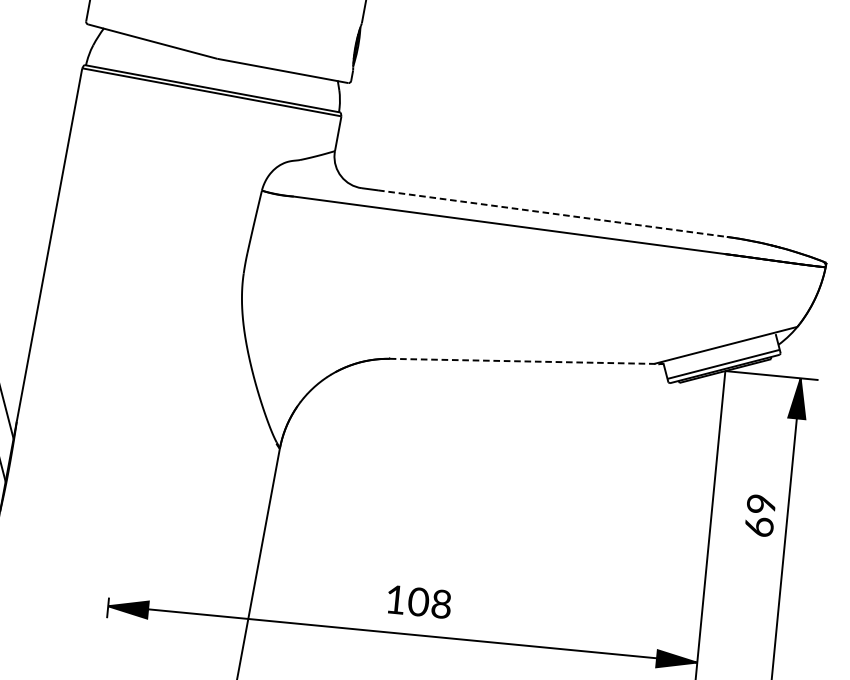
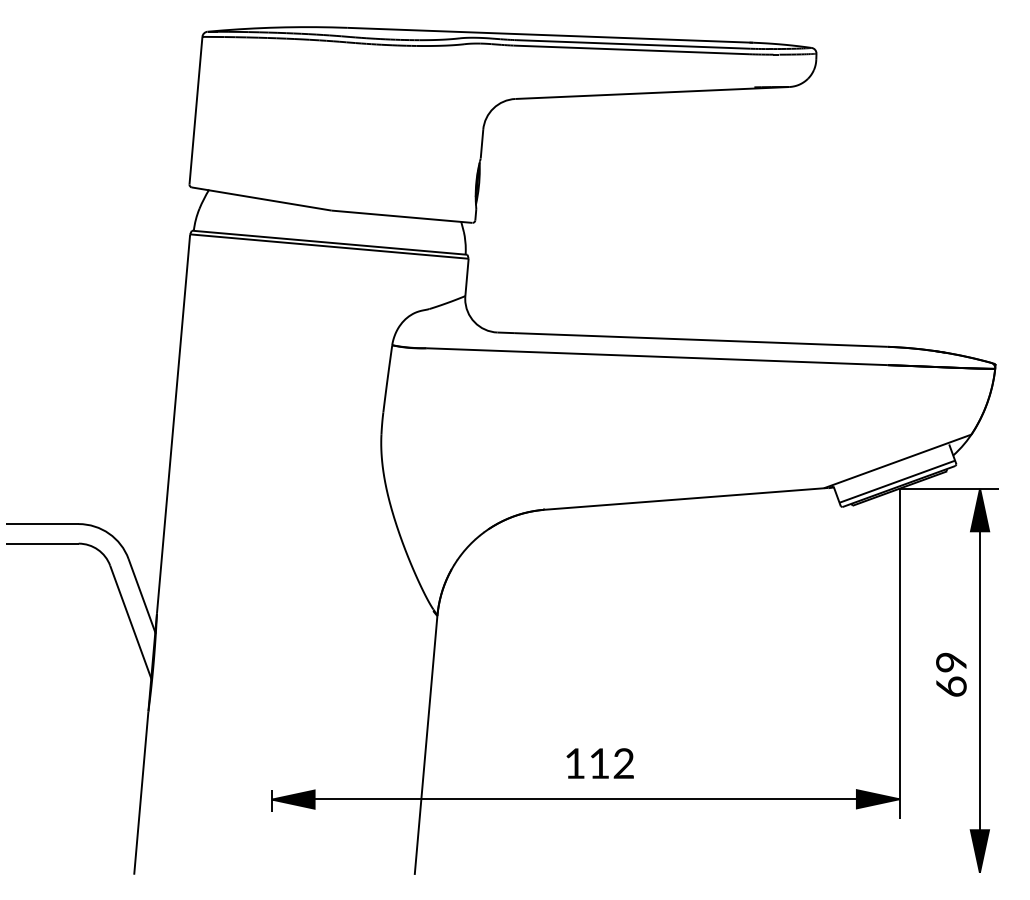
line: (552, 214) -> (701, 340), dashed -> solid
line: (524, 361) -> (686, 498), dashed -> solid
text: (760, 515) -> (951, 674), moved
text: (429, 603) -> (611, 763), 108 -> 112

